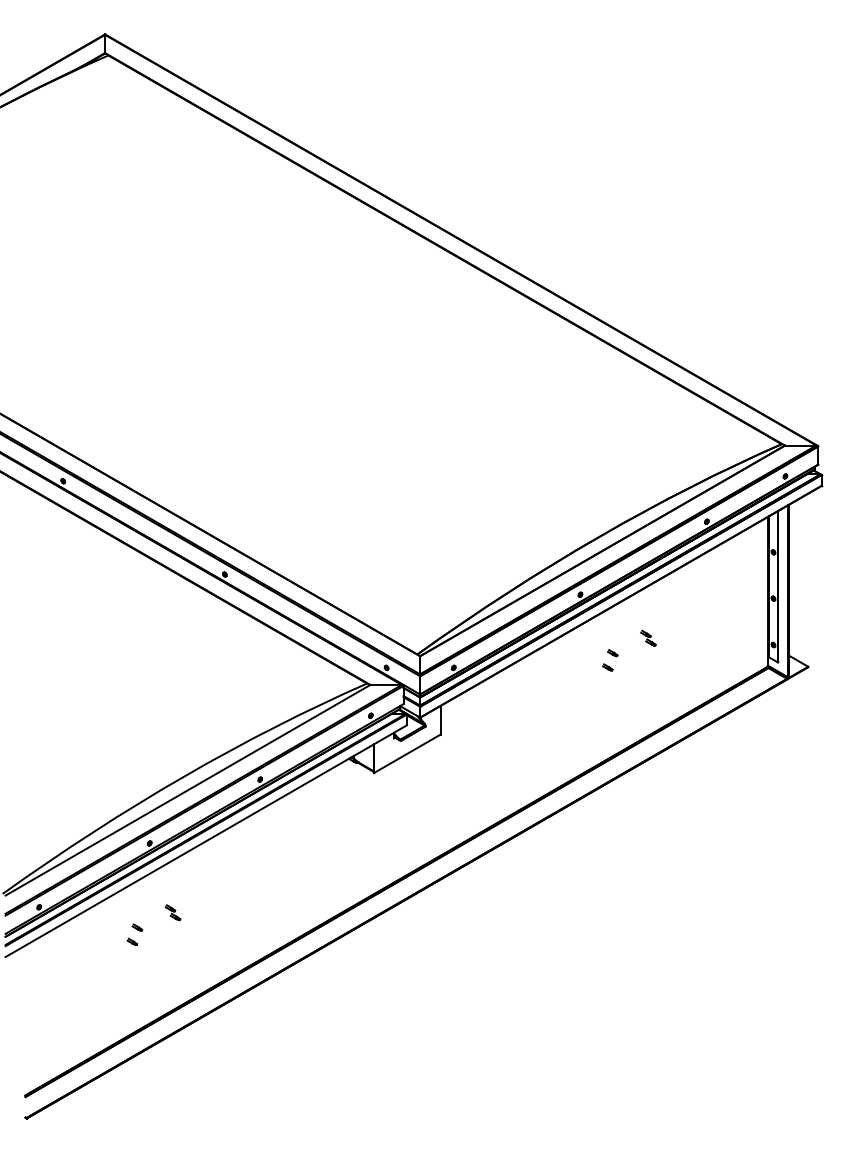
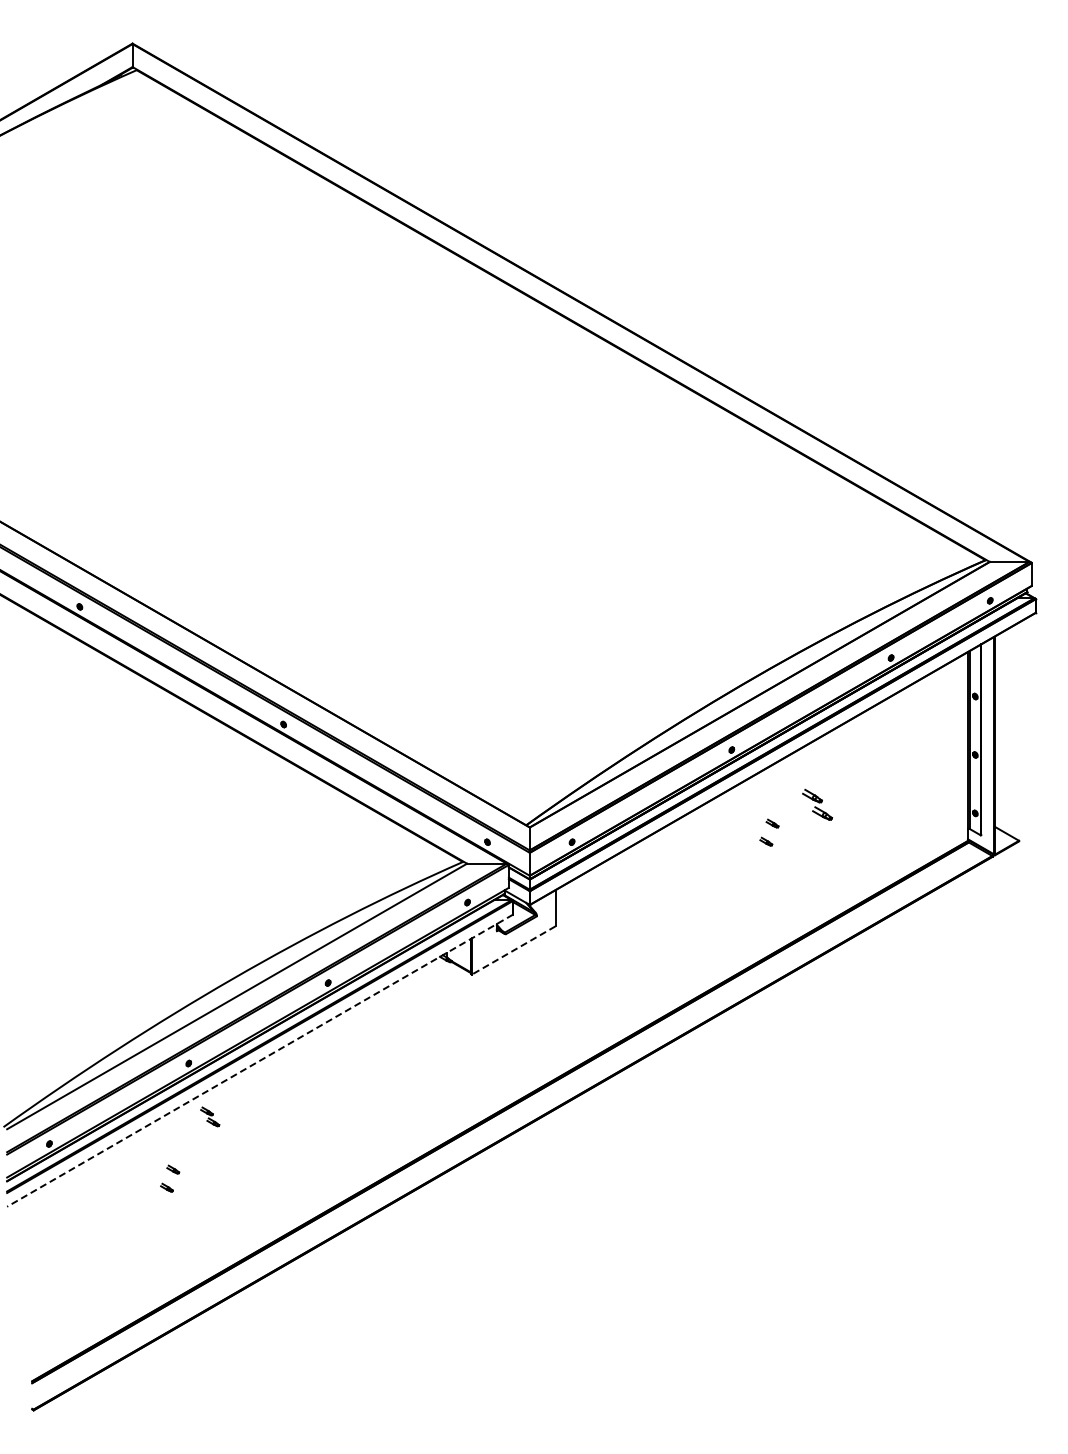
part: (648, 637) -> (817, 804), size x1.6
line: (407, 753) -> (513, 950), solid -> dashed
line: (205, 841) -> (259, 1060), solid -> dashed
part: (173, 912) -> (210, 1116), moved

